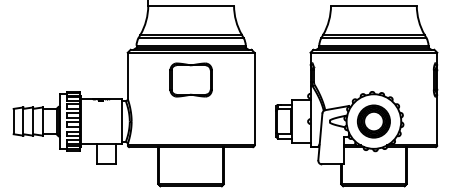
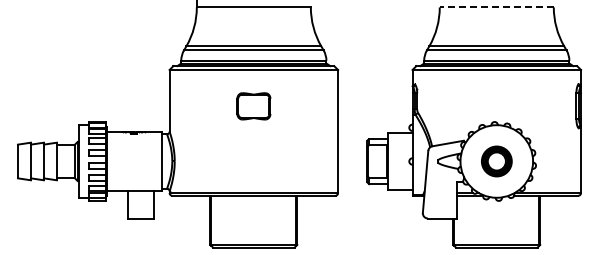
line: (373, 5) -> (496, 7), solid -> dashed
part: (190, 80) -> (253, 106), size x0.6
part: (373, 121) -> (496, 161), size x0.7

